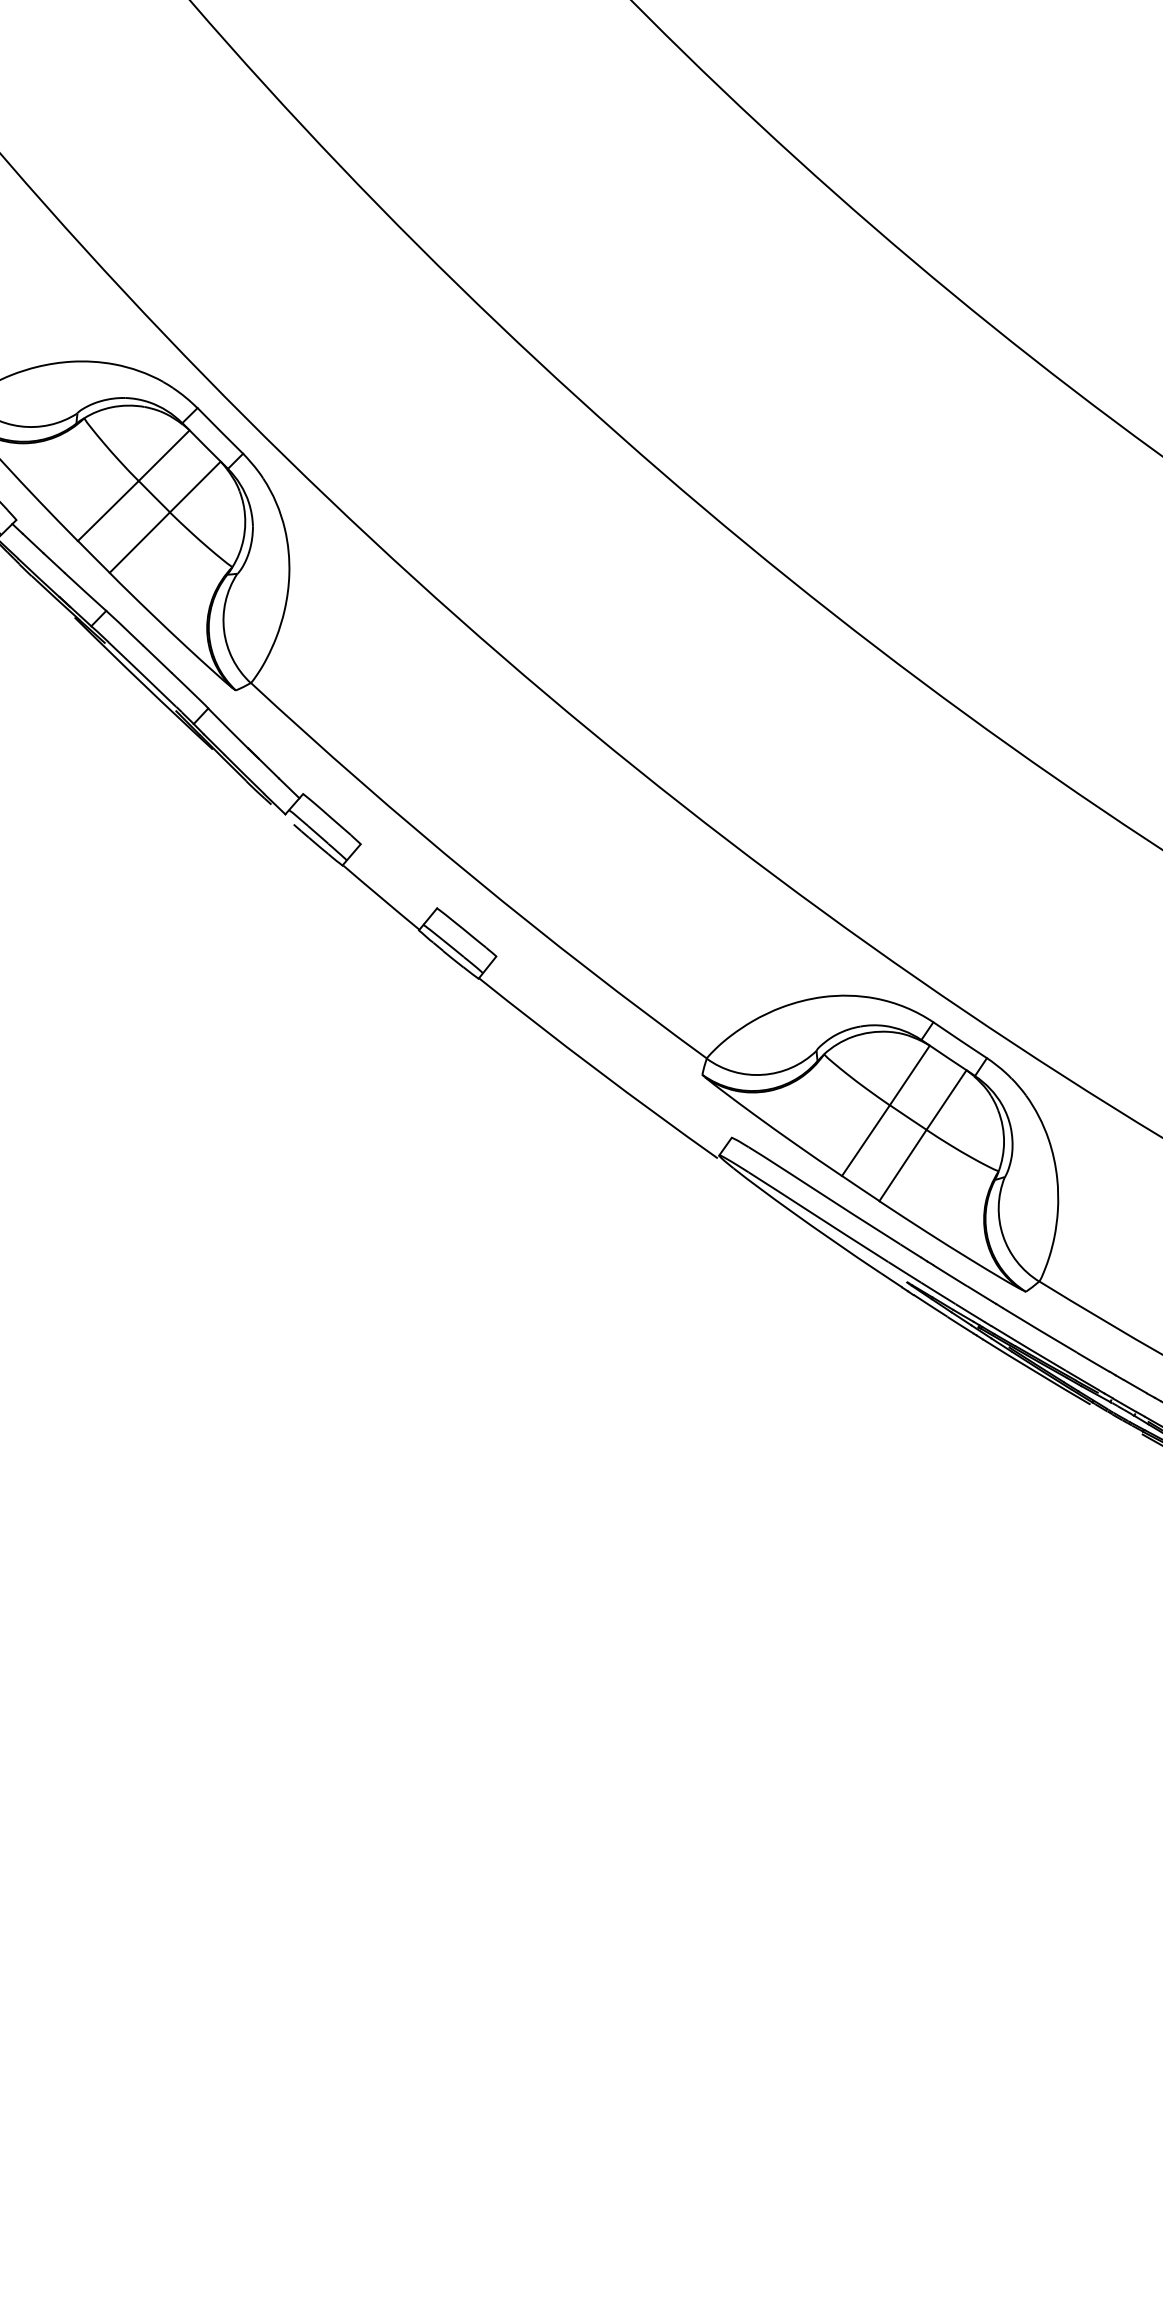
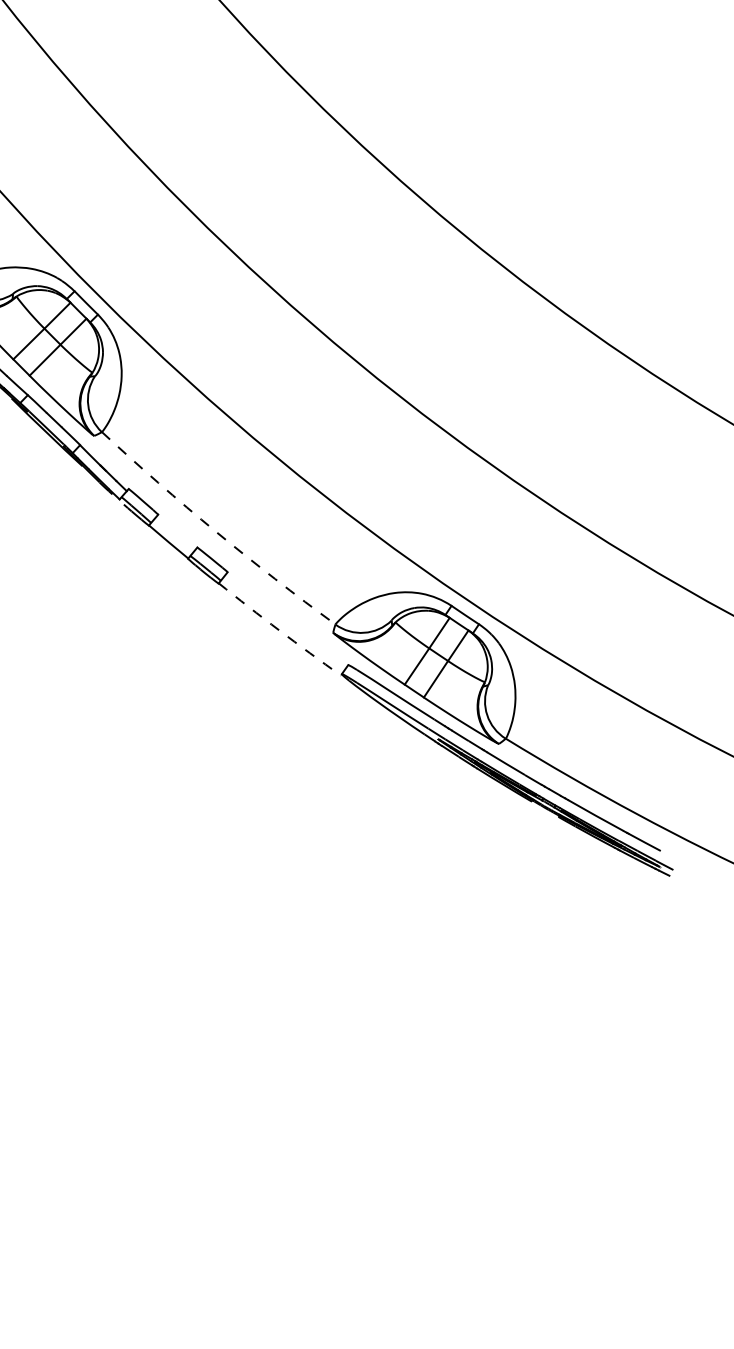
arc: (472, 877) -> (215, 531), solid -> dashed
arc: (597, 1070) -> (279, 630), solid -> dashed

